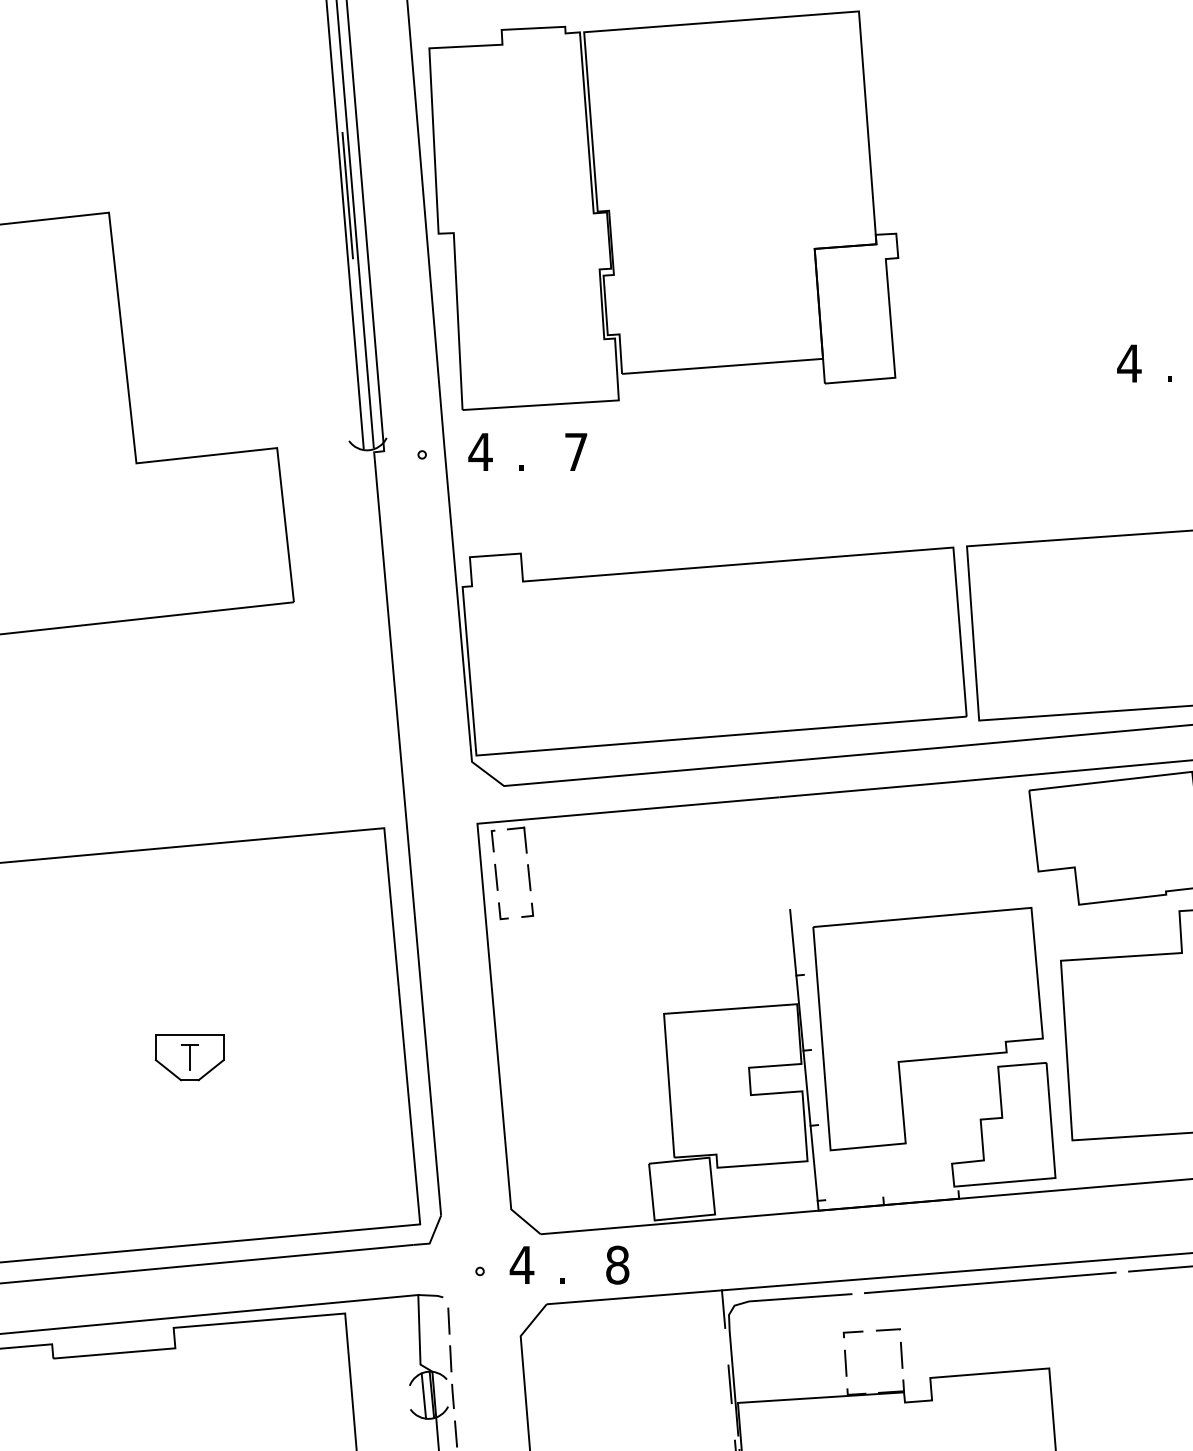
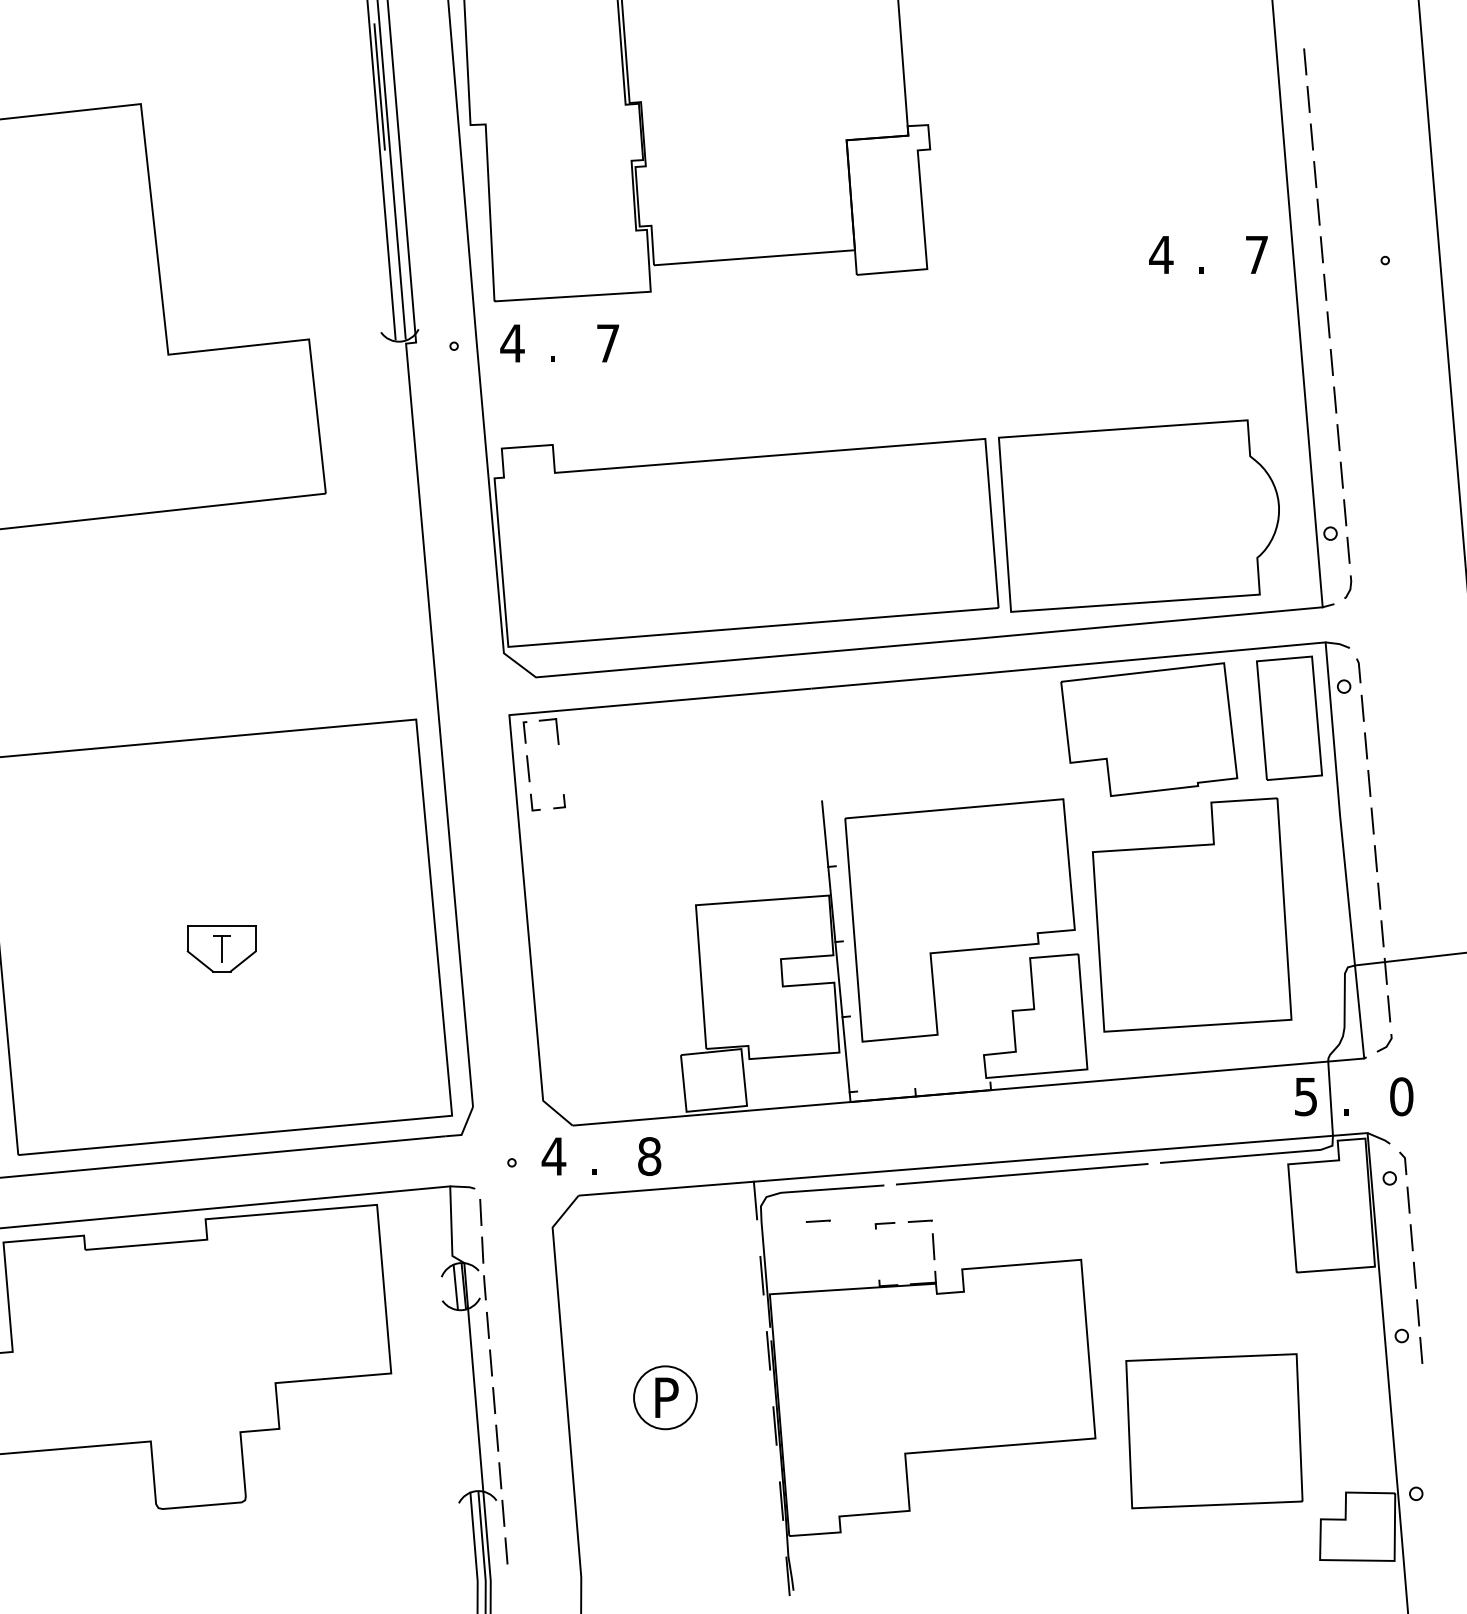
line: (528, 877) -> (560, 768), removed
line: (785, 1329) -> (817, 1220), added
line: (845, 1363) -> (877, 1254), removed

